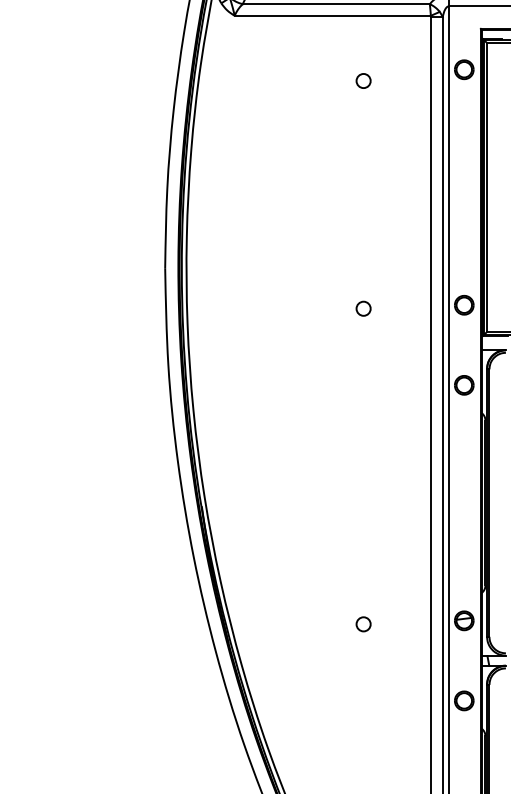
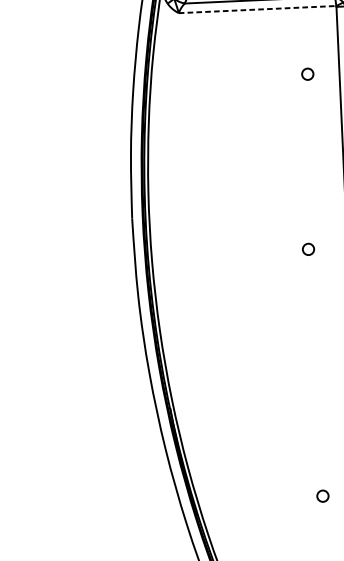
line: (333, 15) -> (258, 9), solid -> dashed
circle: (363, 80) -> (307, 73), moved
circle: (363, 308) -> (308, 249), moved
circle: (363, 624) -> (322, 496), moved

